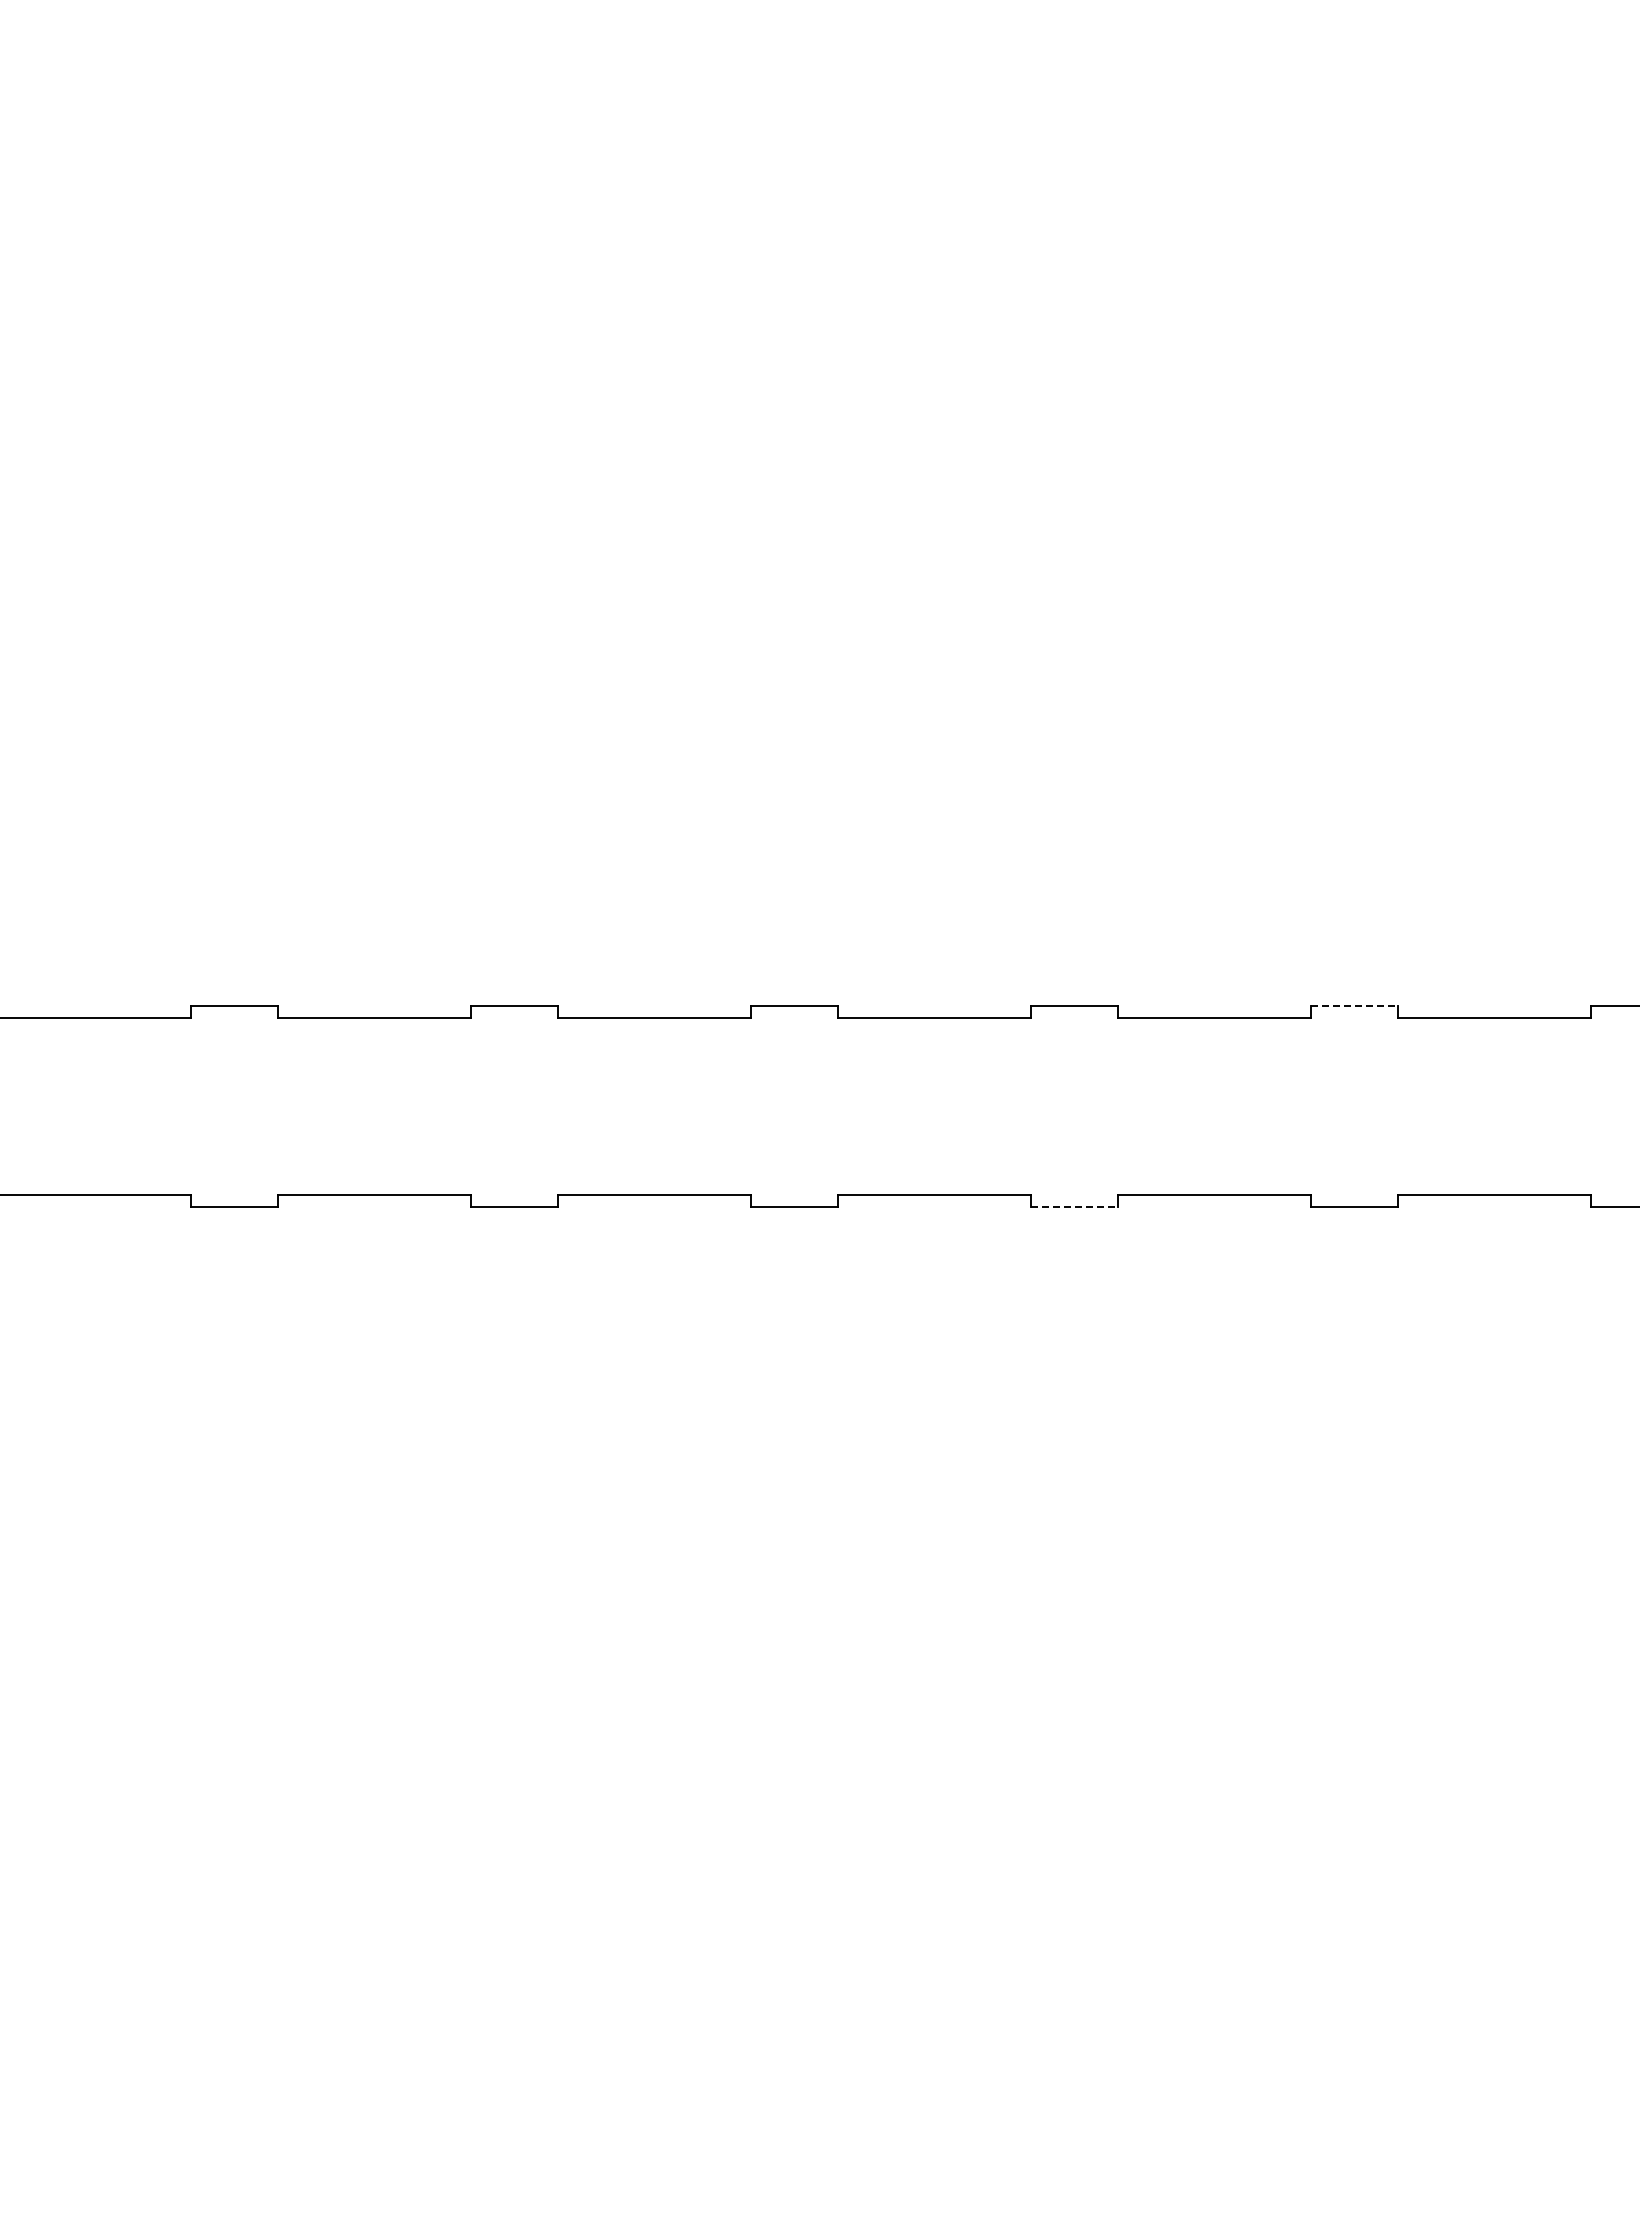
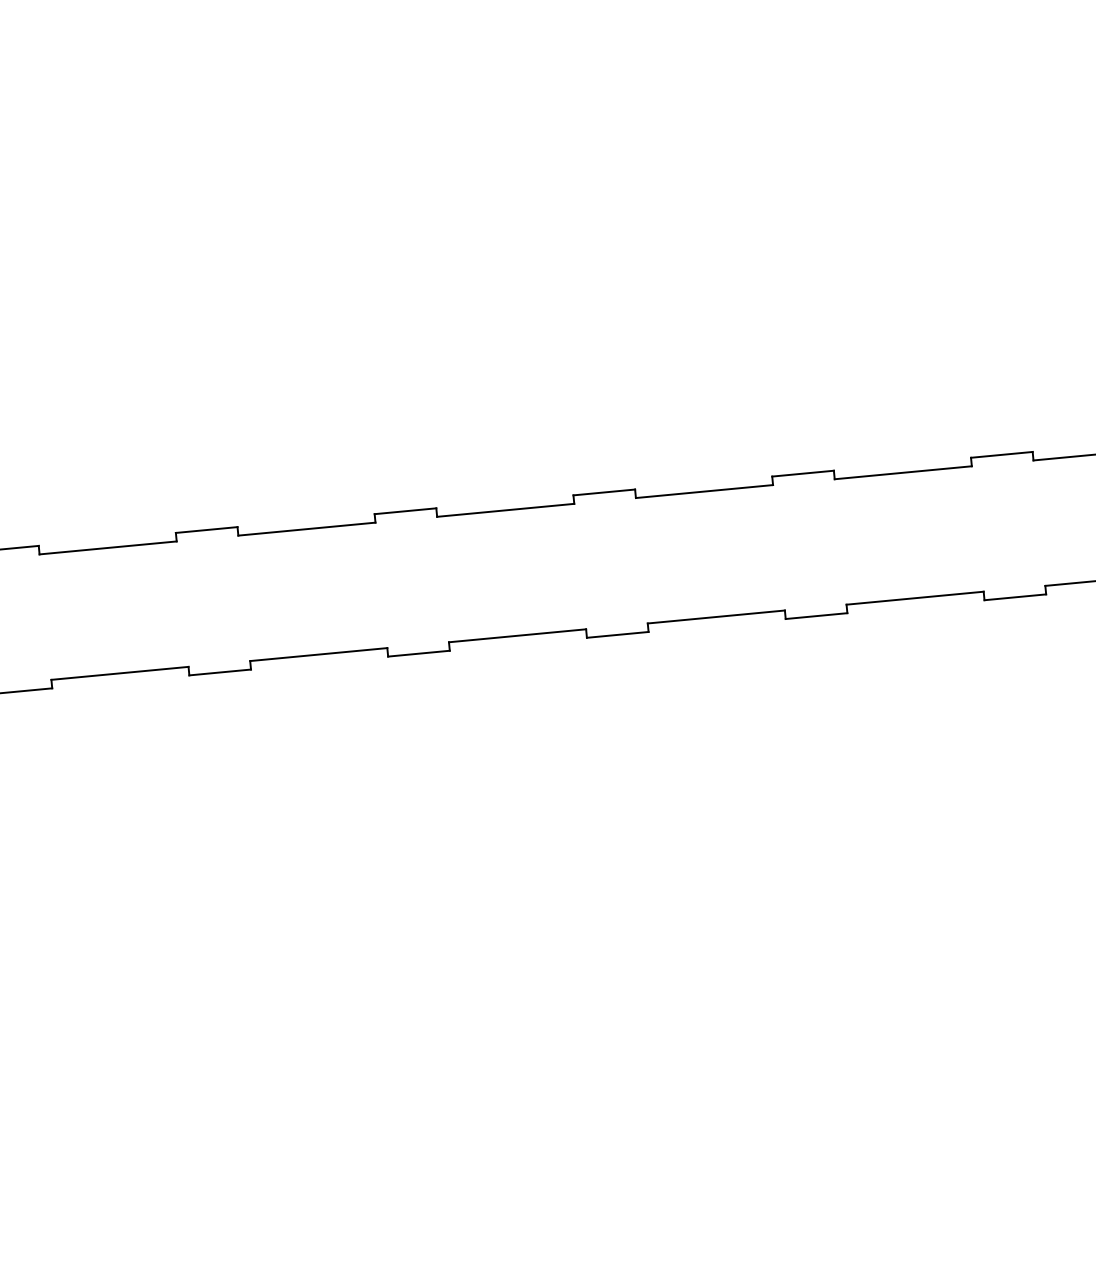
line: (1355, 1006) -> (1002, 455), dashed -> solid
line: (1075, 1206) -> (817, 615), dashed -> solid

